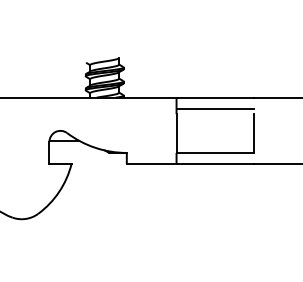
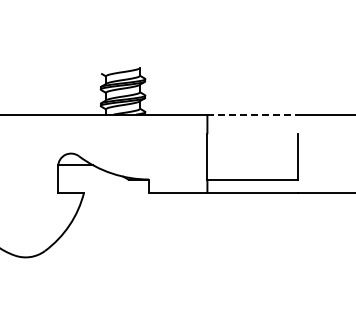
line: (215, 97) -> (253, 114), solid -> dashed
line: (214, 108) -> (252, 127), removed

